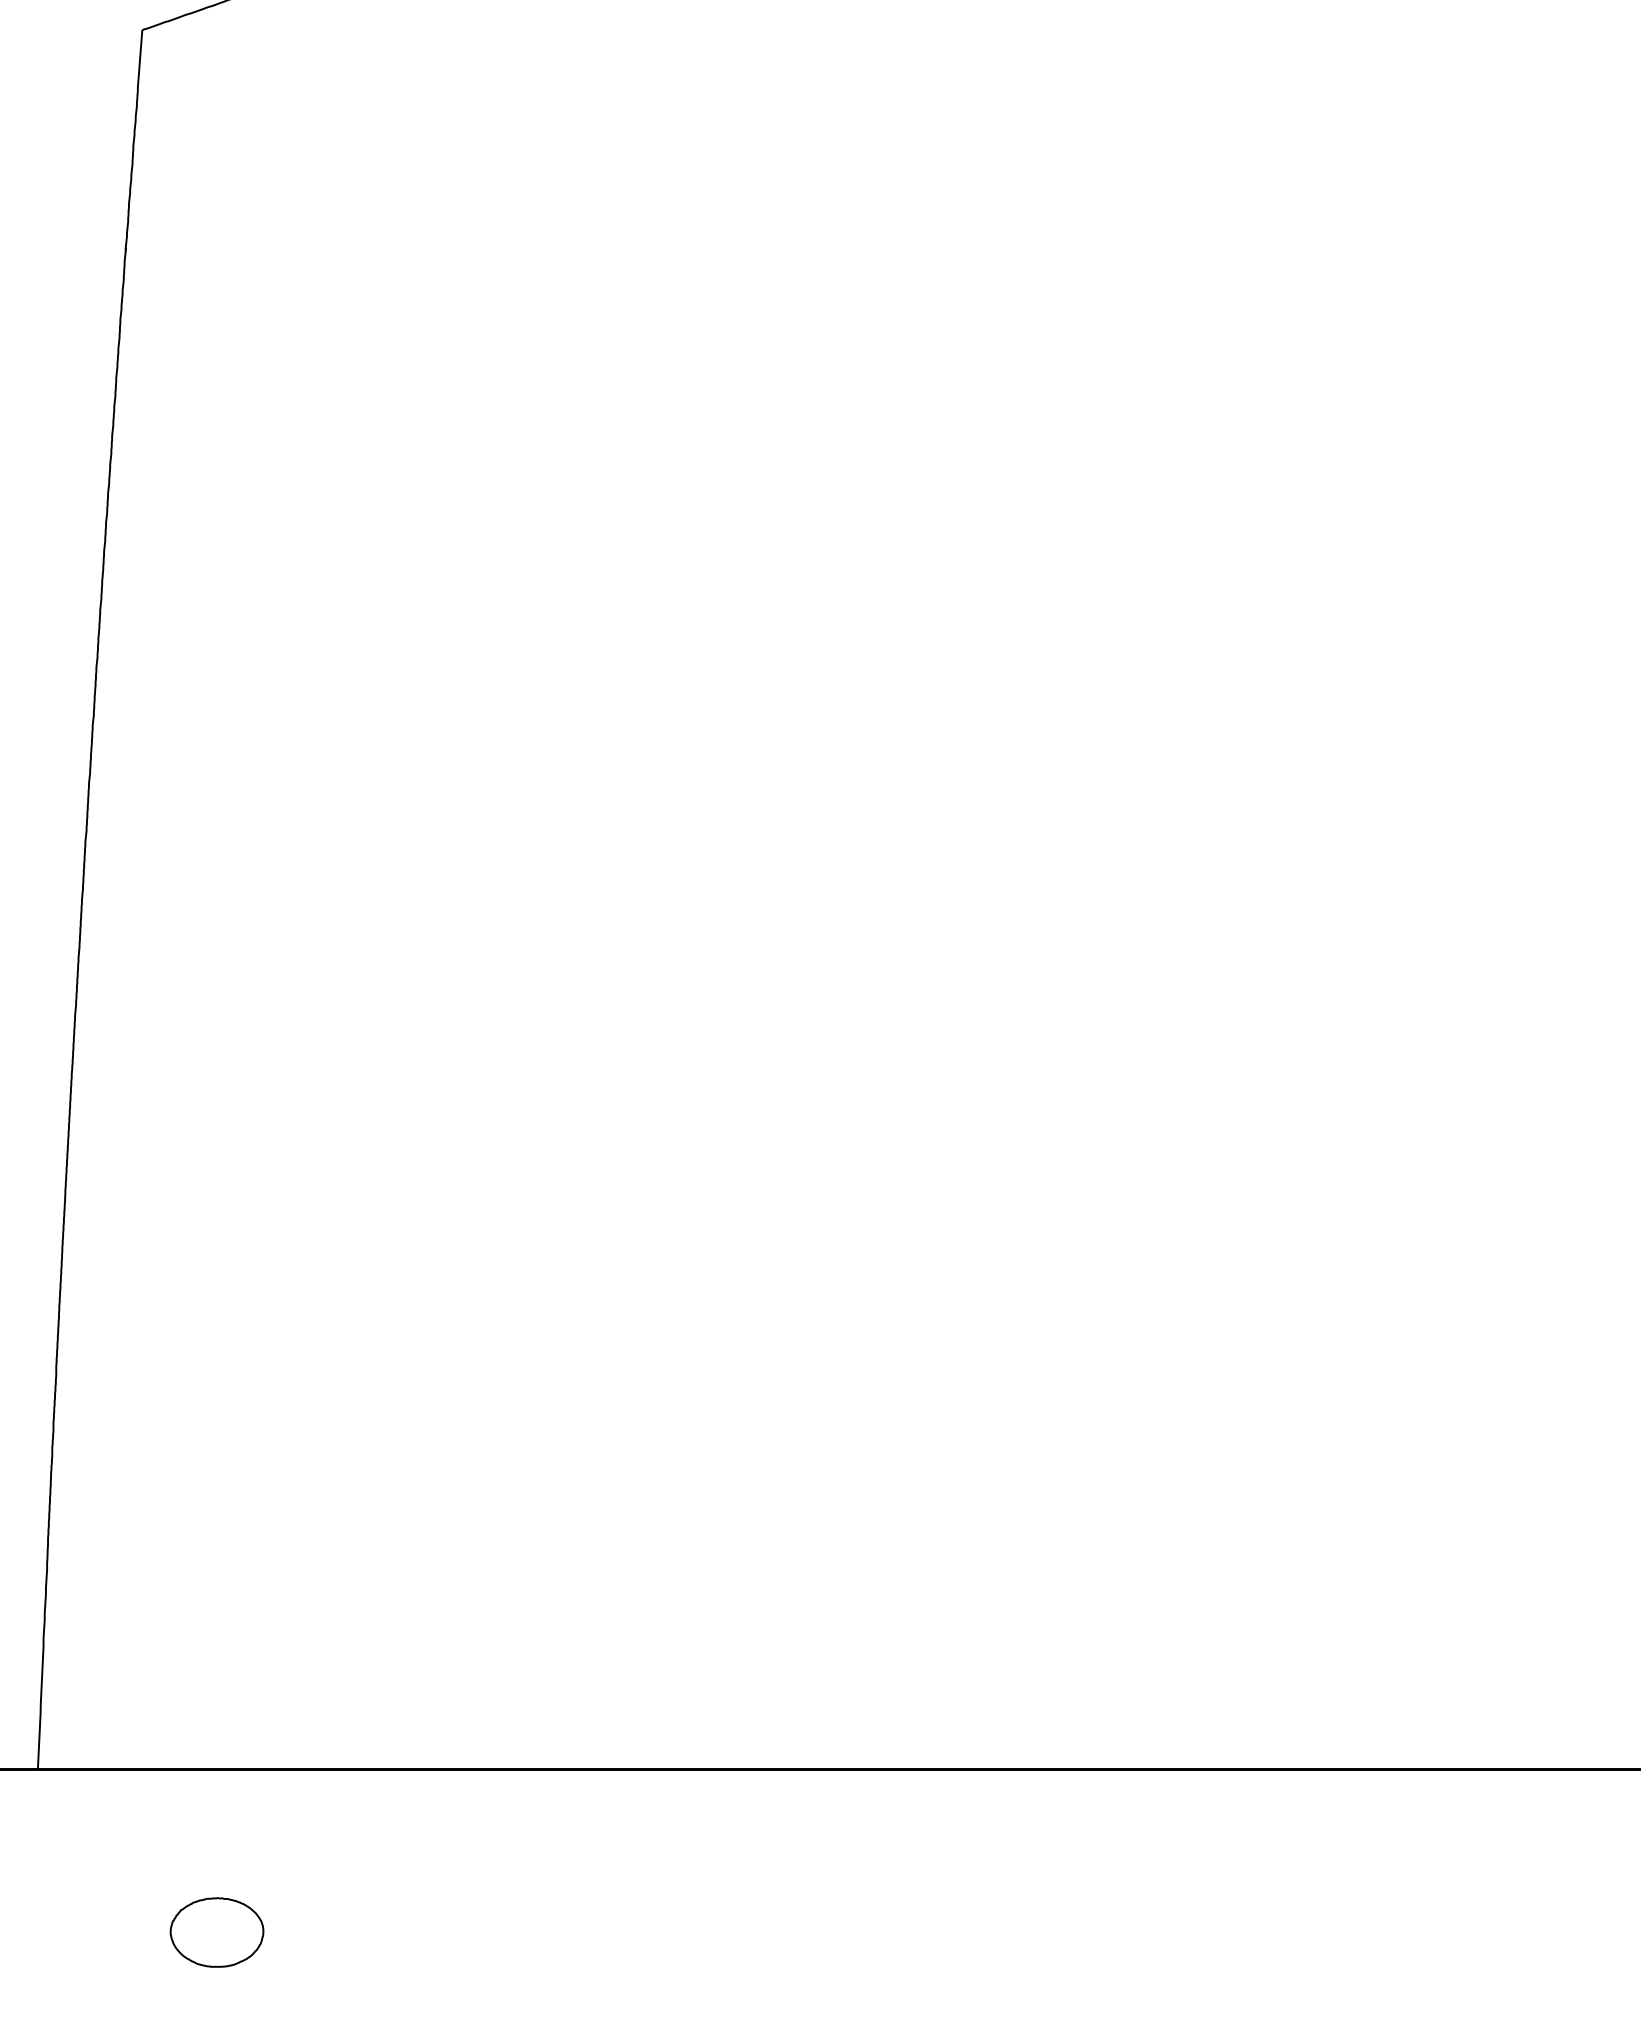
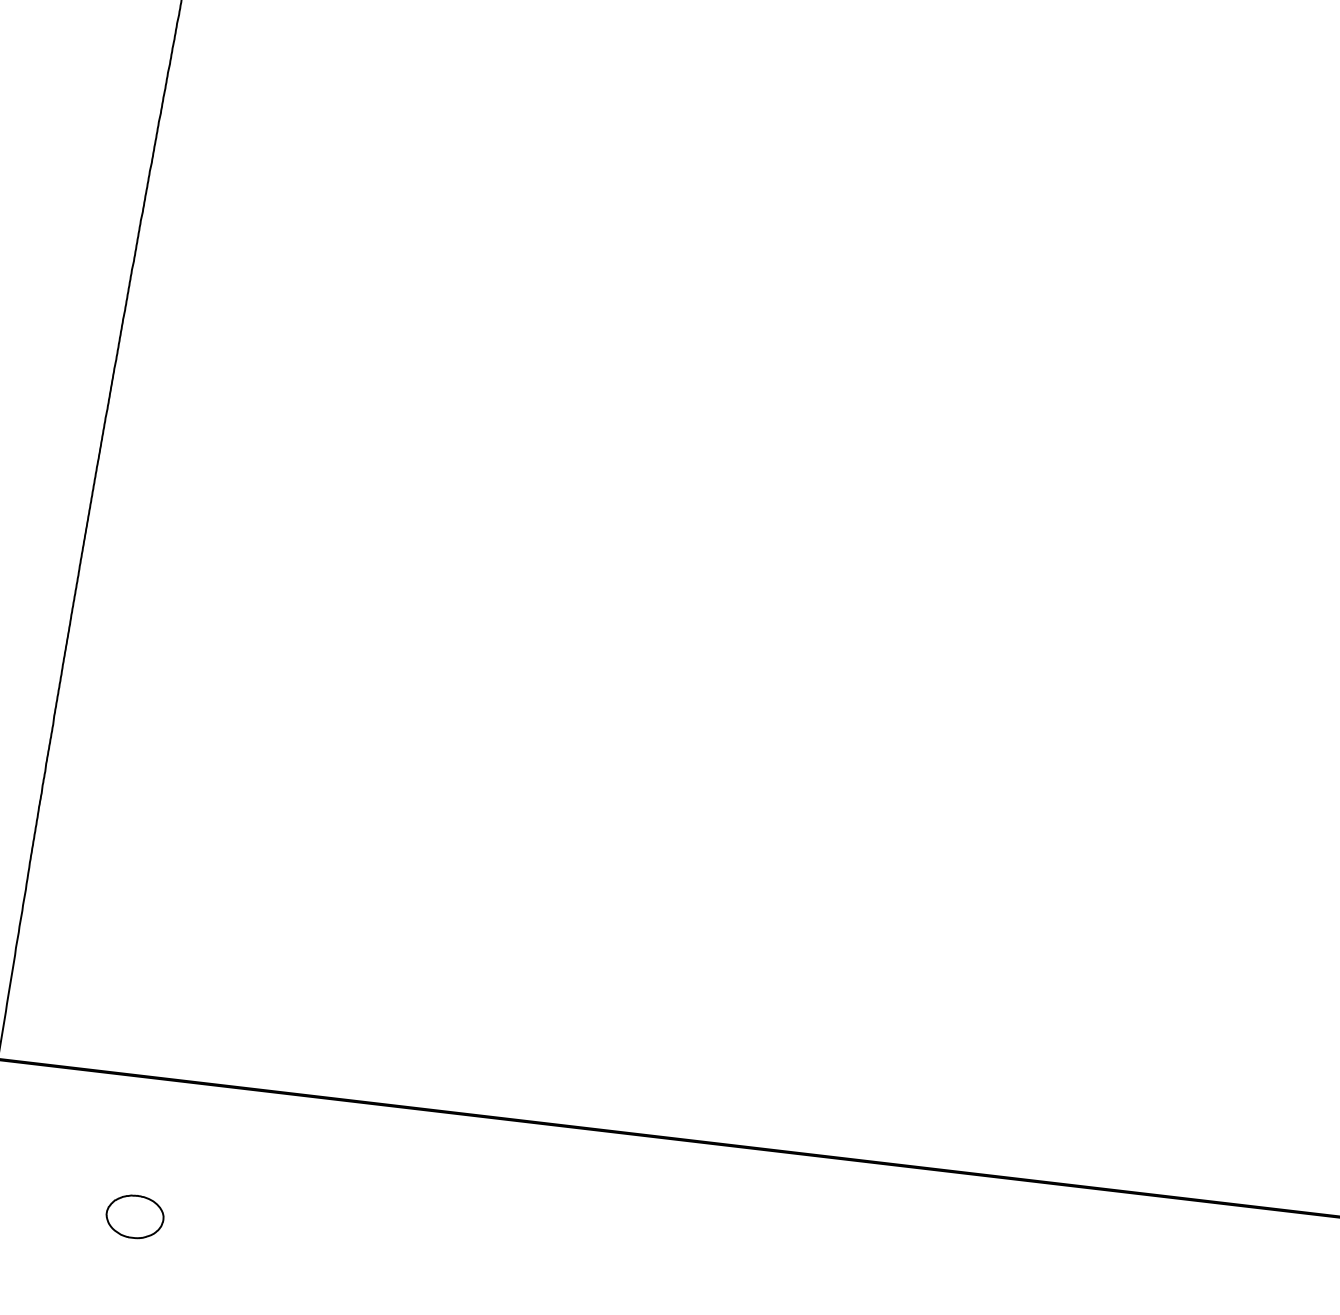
part: (217, 1931) -> (135, 1216), size x0.71

